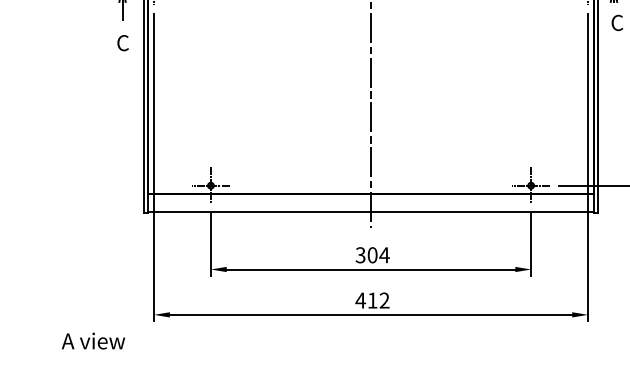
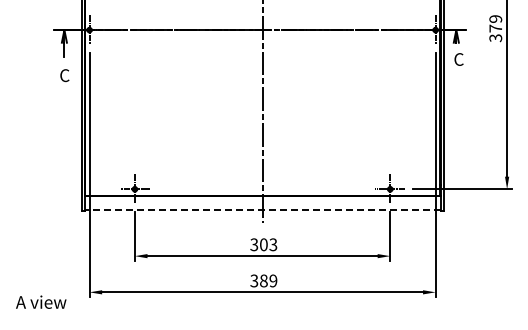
line: (370, 212) -> (262, 210), solid -> dashed
text: (384, 254) -> (273, 244), 304 -> 303
text: (372, 300) -> (263, 280), 412 -> 389
text: (93, 340) -> (41, 301), moved

